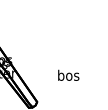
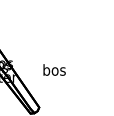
text: (68, 74) -> (54, 69), moved

